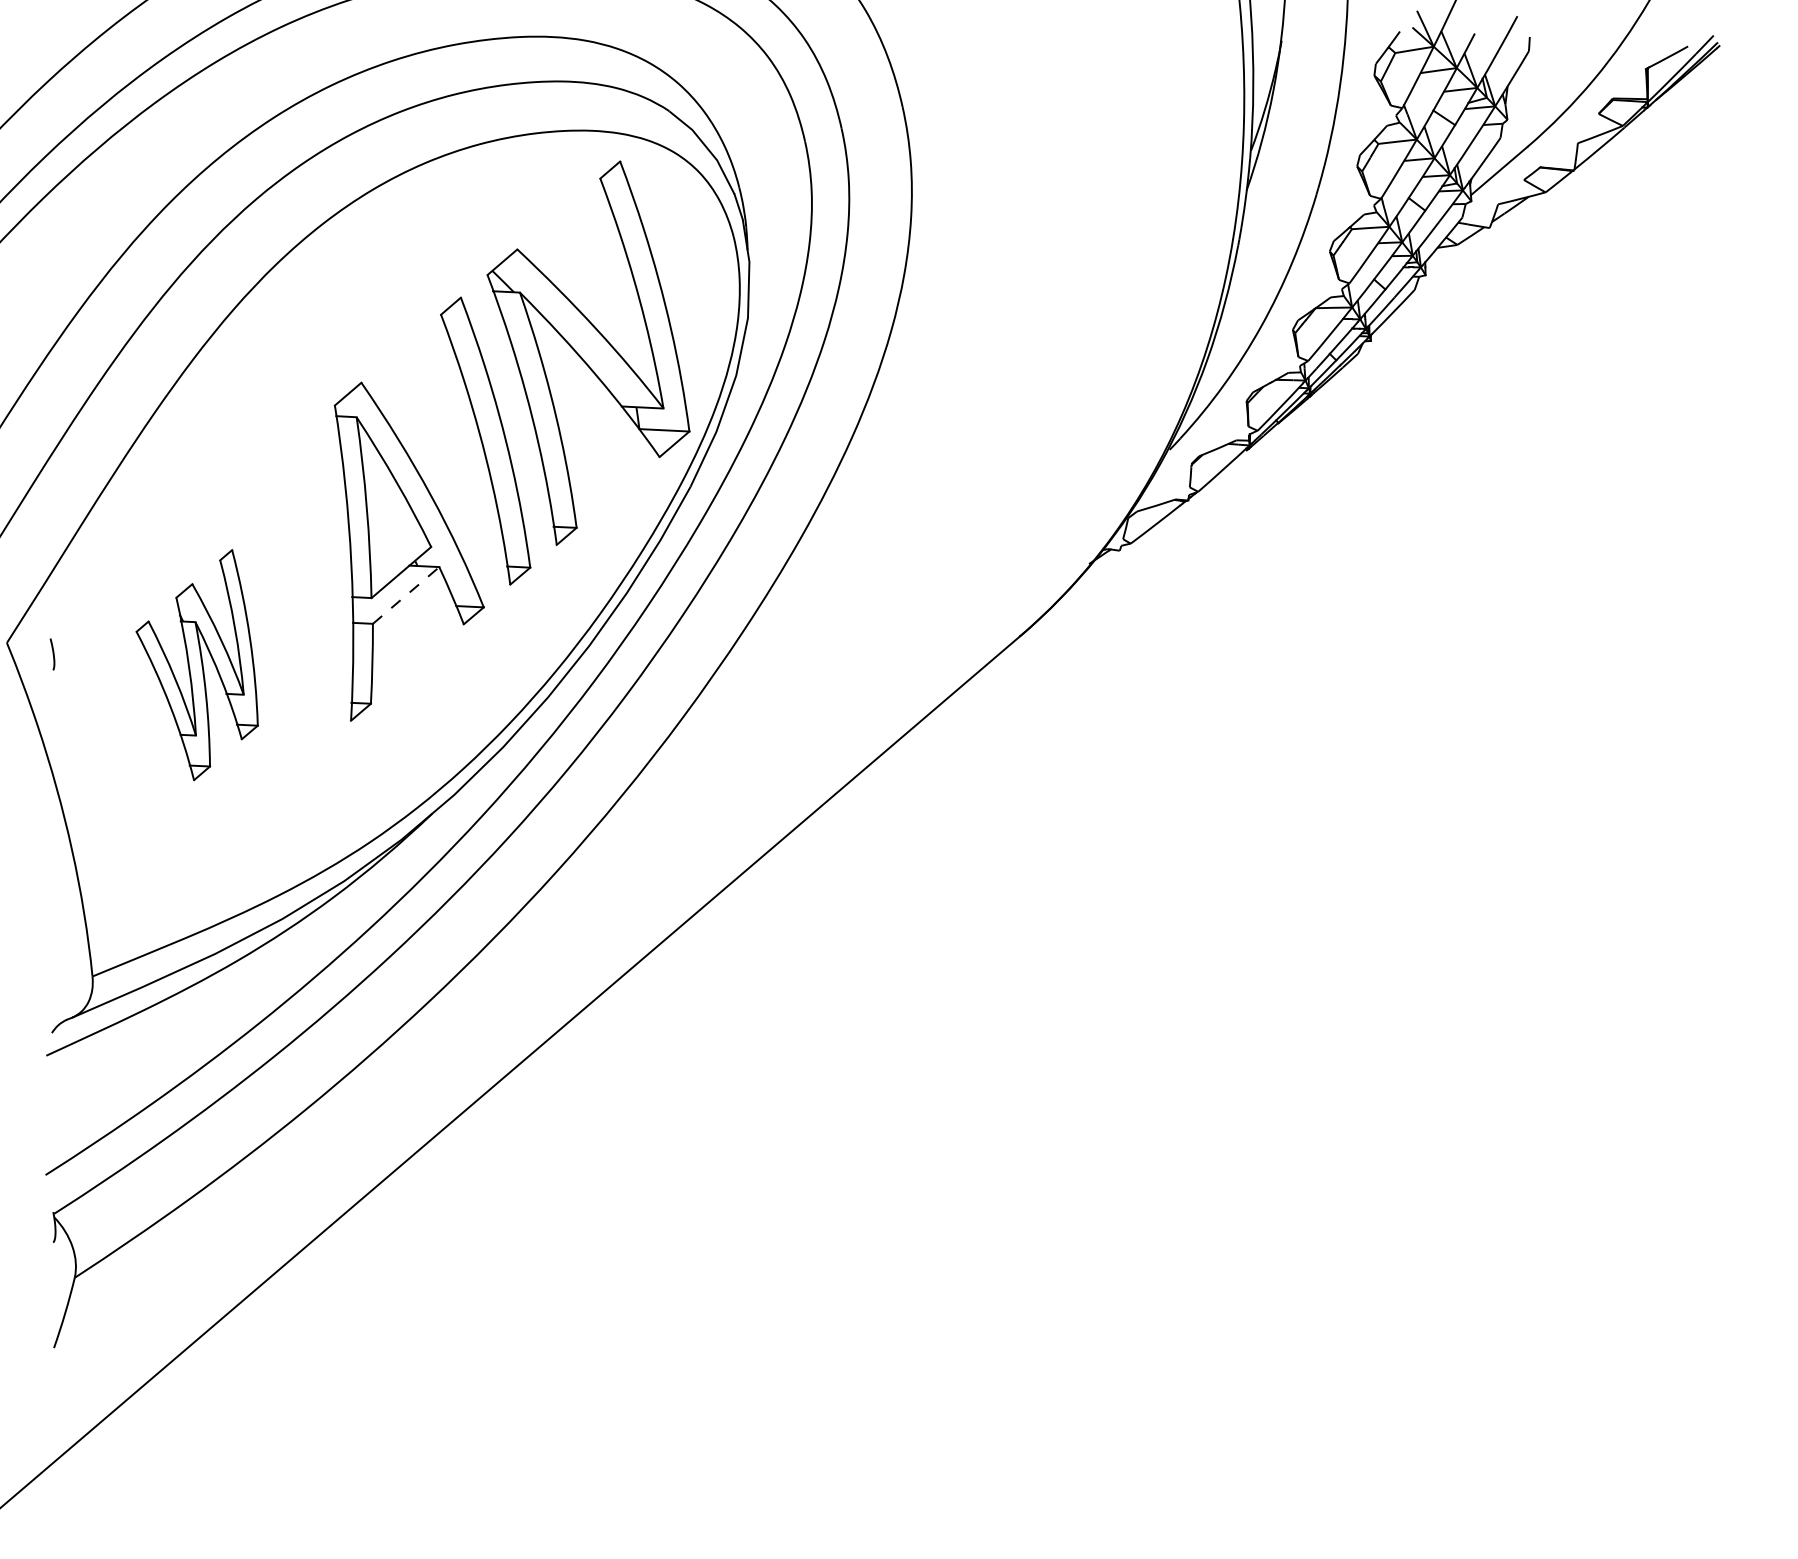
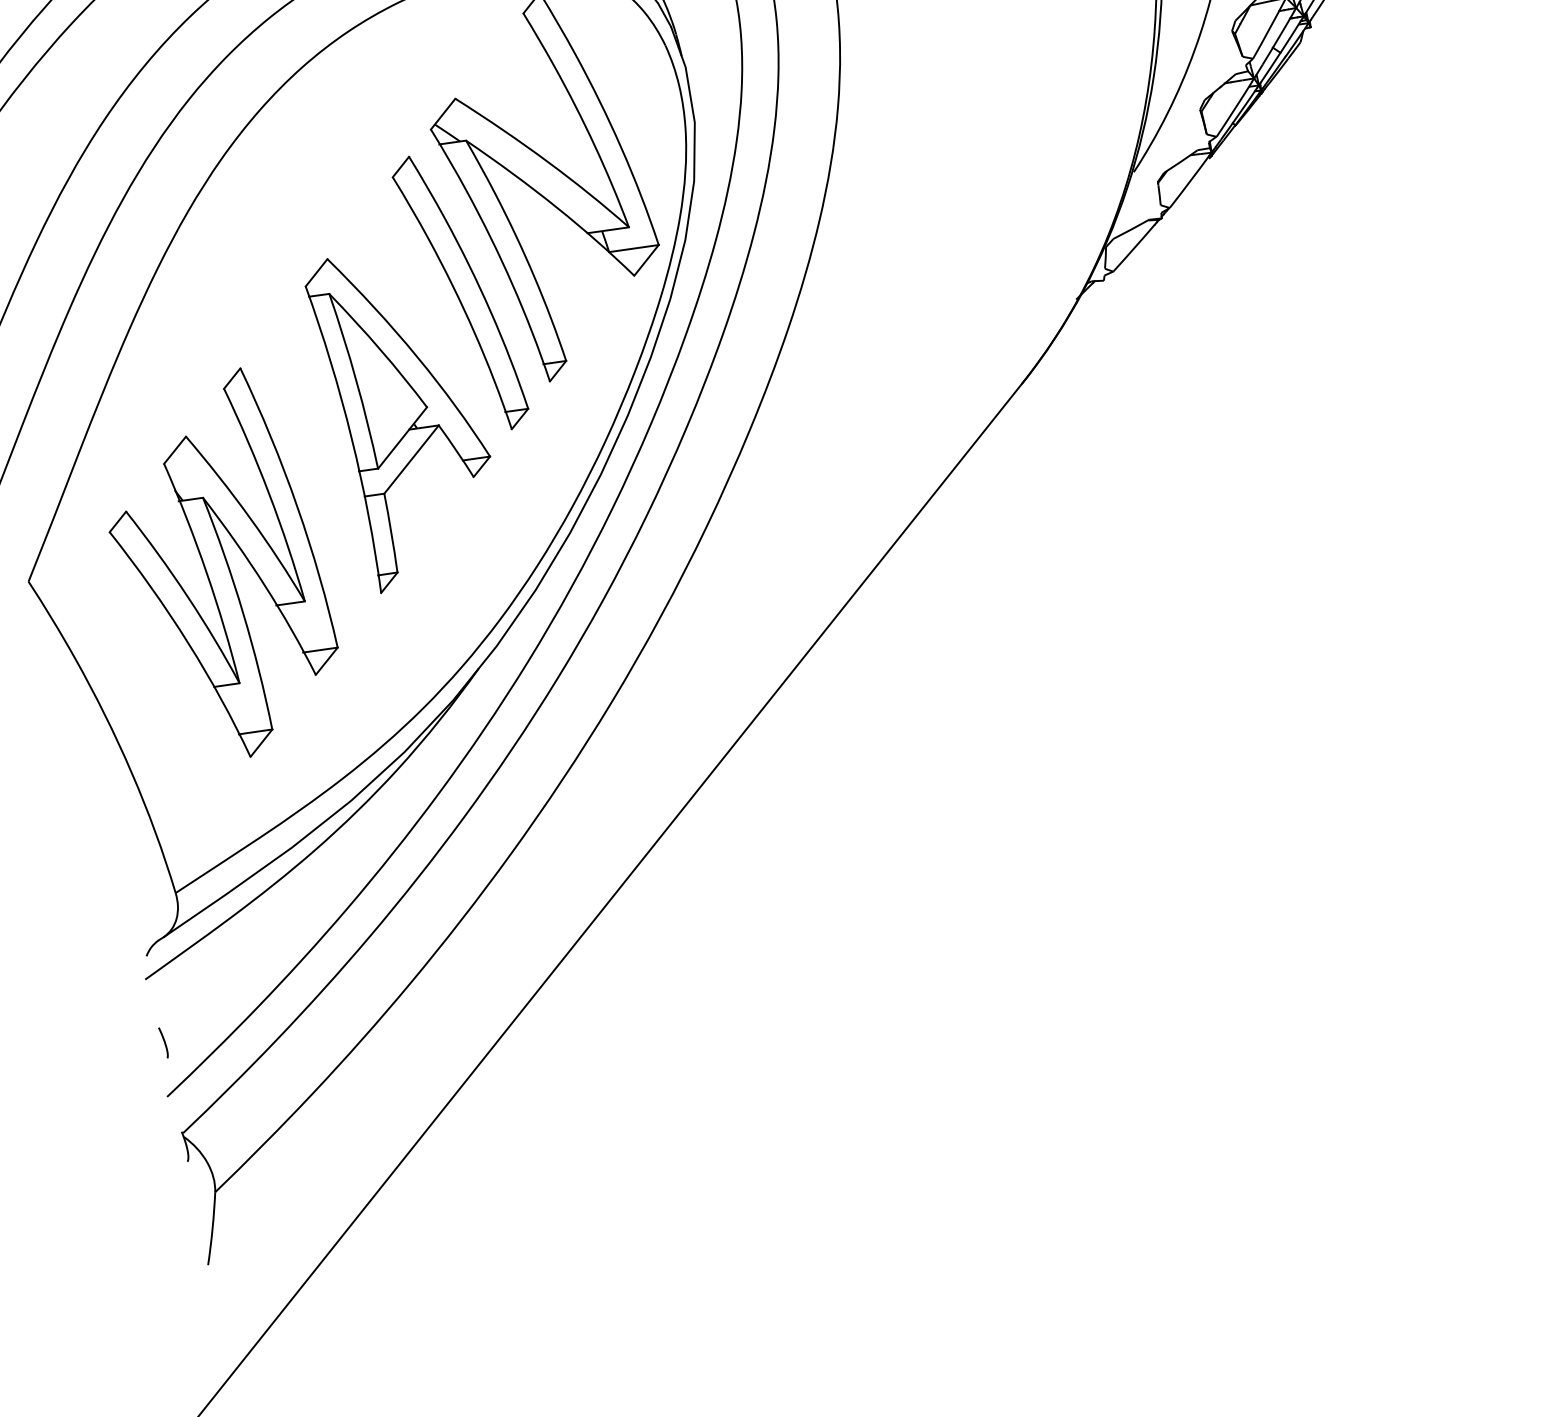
line: (406, 595) -> (411, 459), dashed -> solid
curve: (52, 654) -> (163, 1042), moved
part: (197, 664) -> (219, 566), size x1.67

